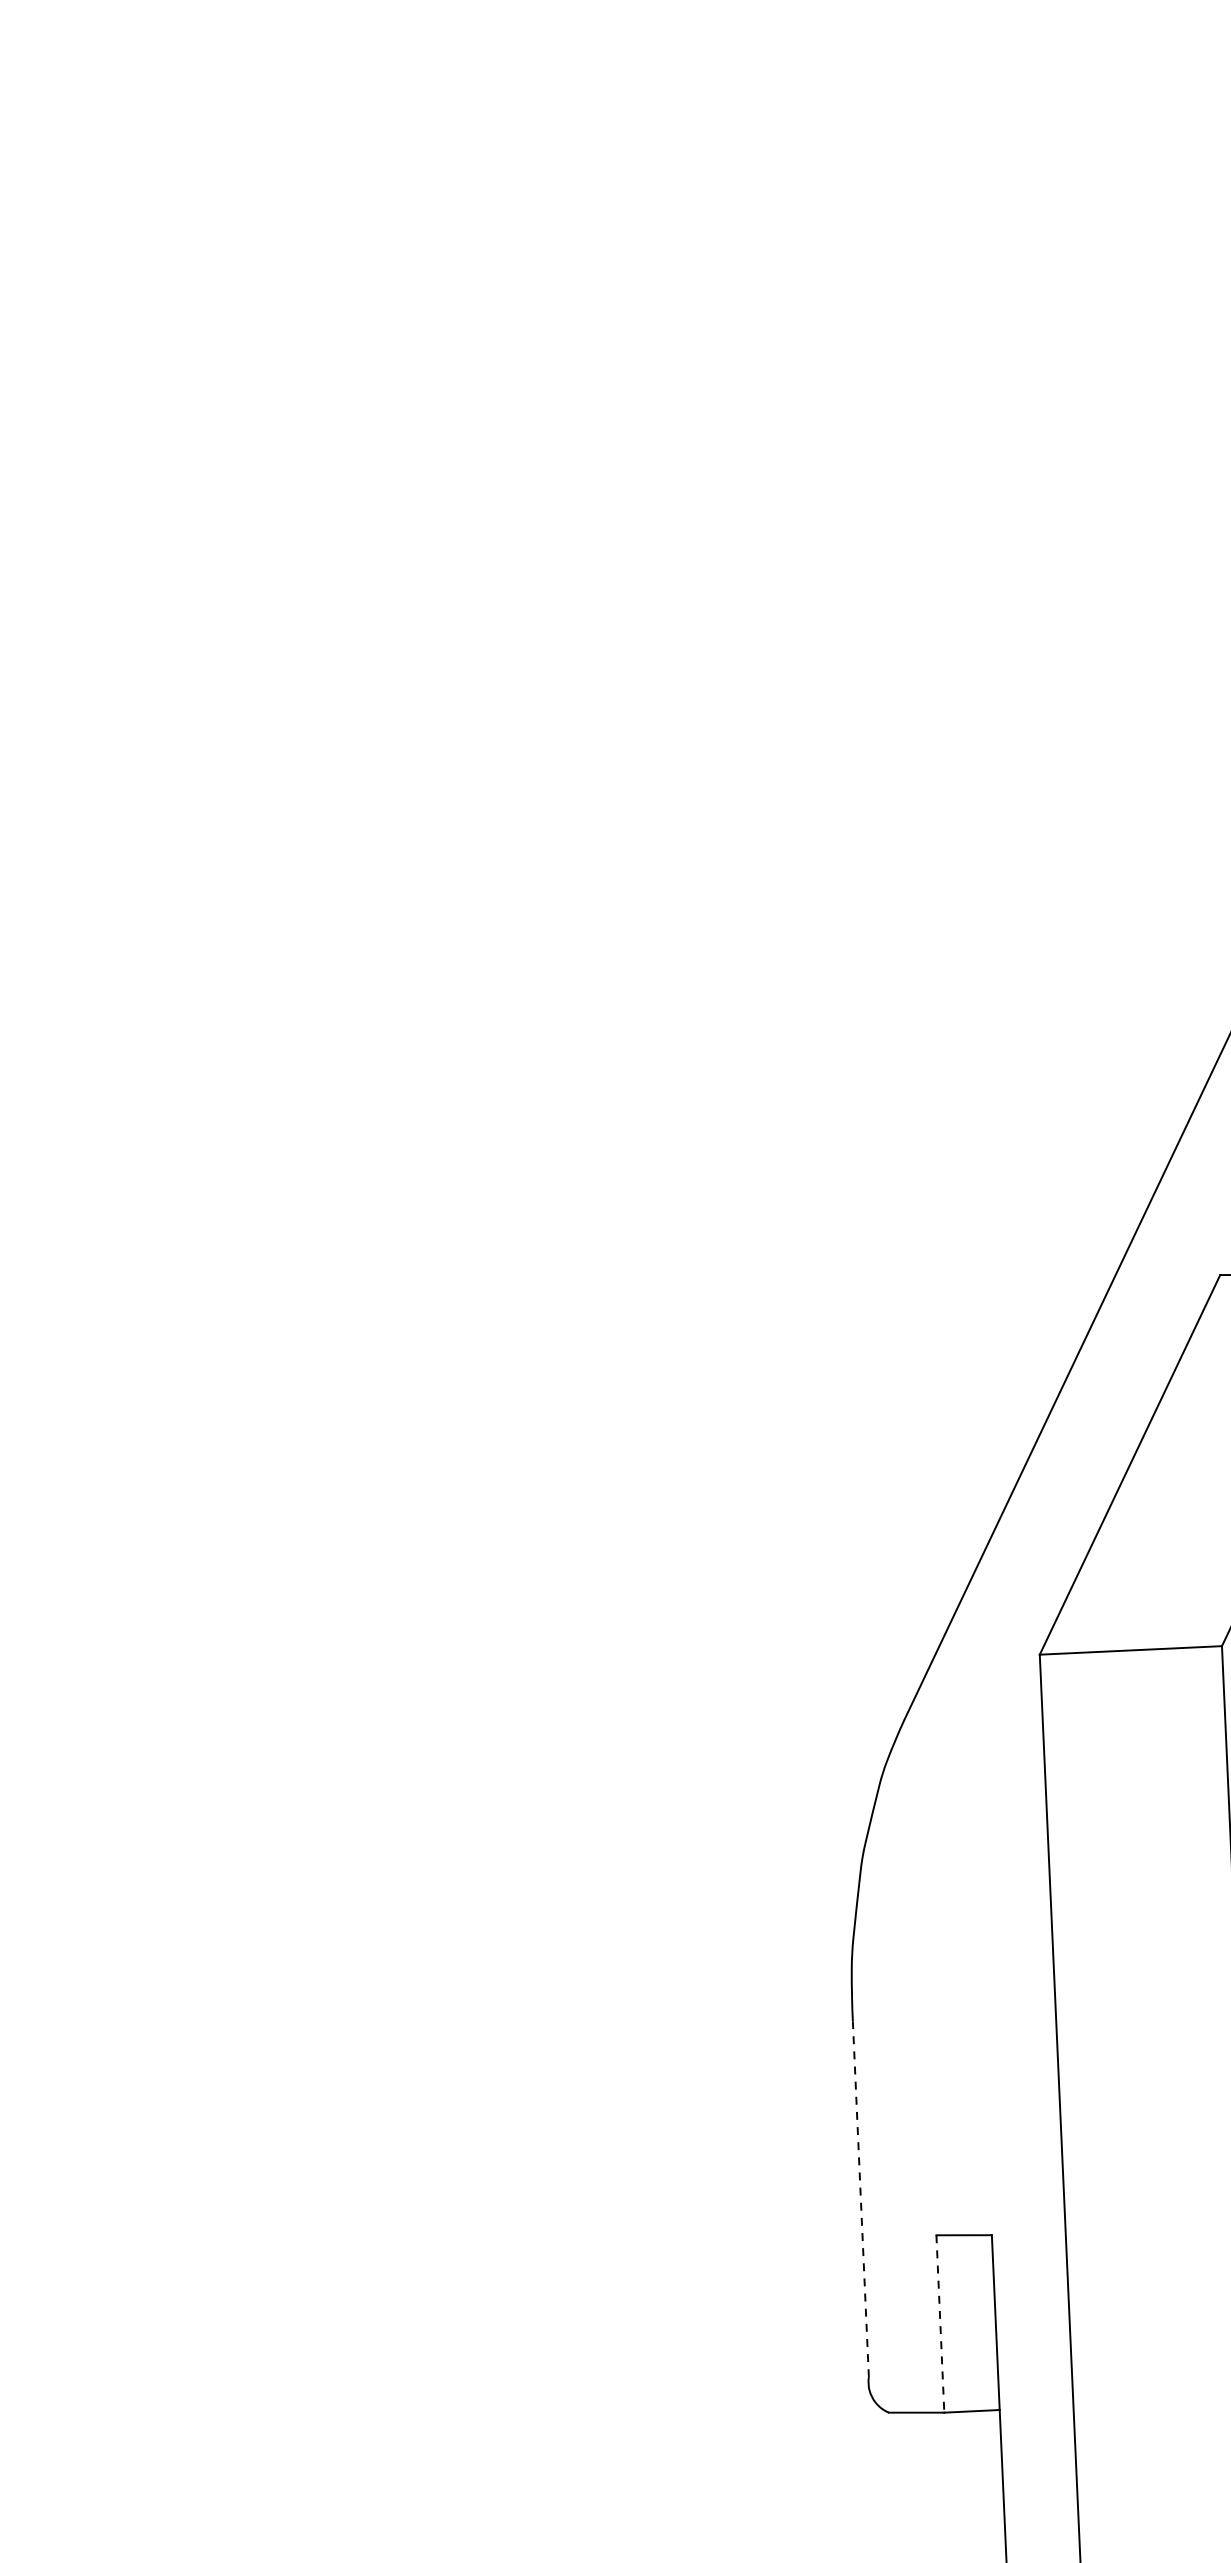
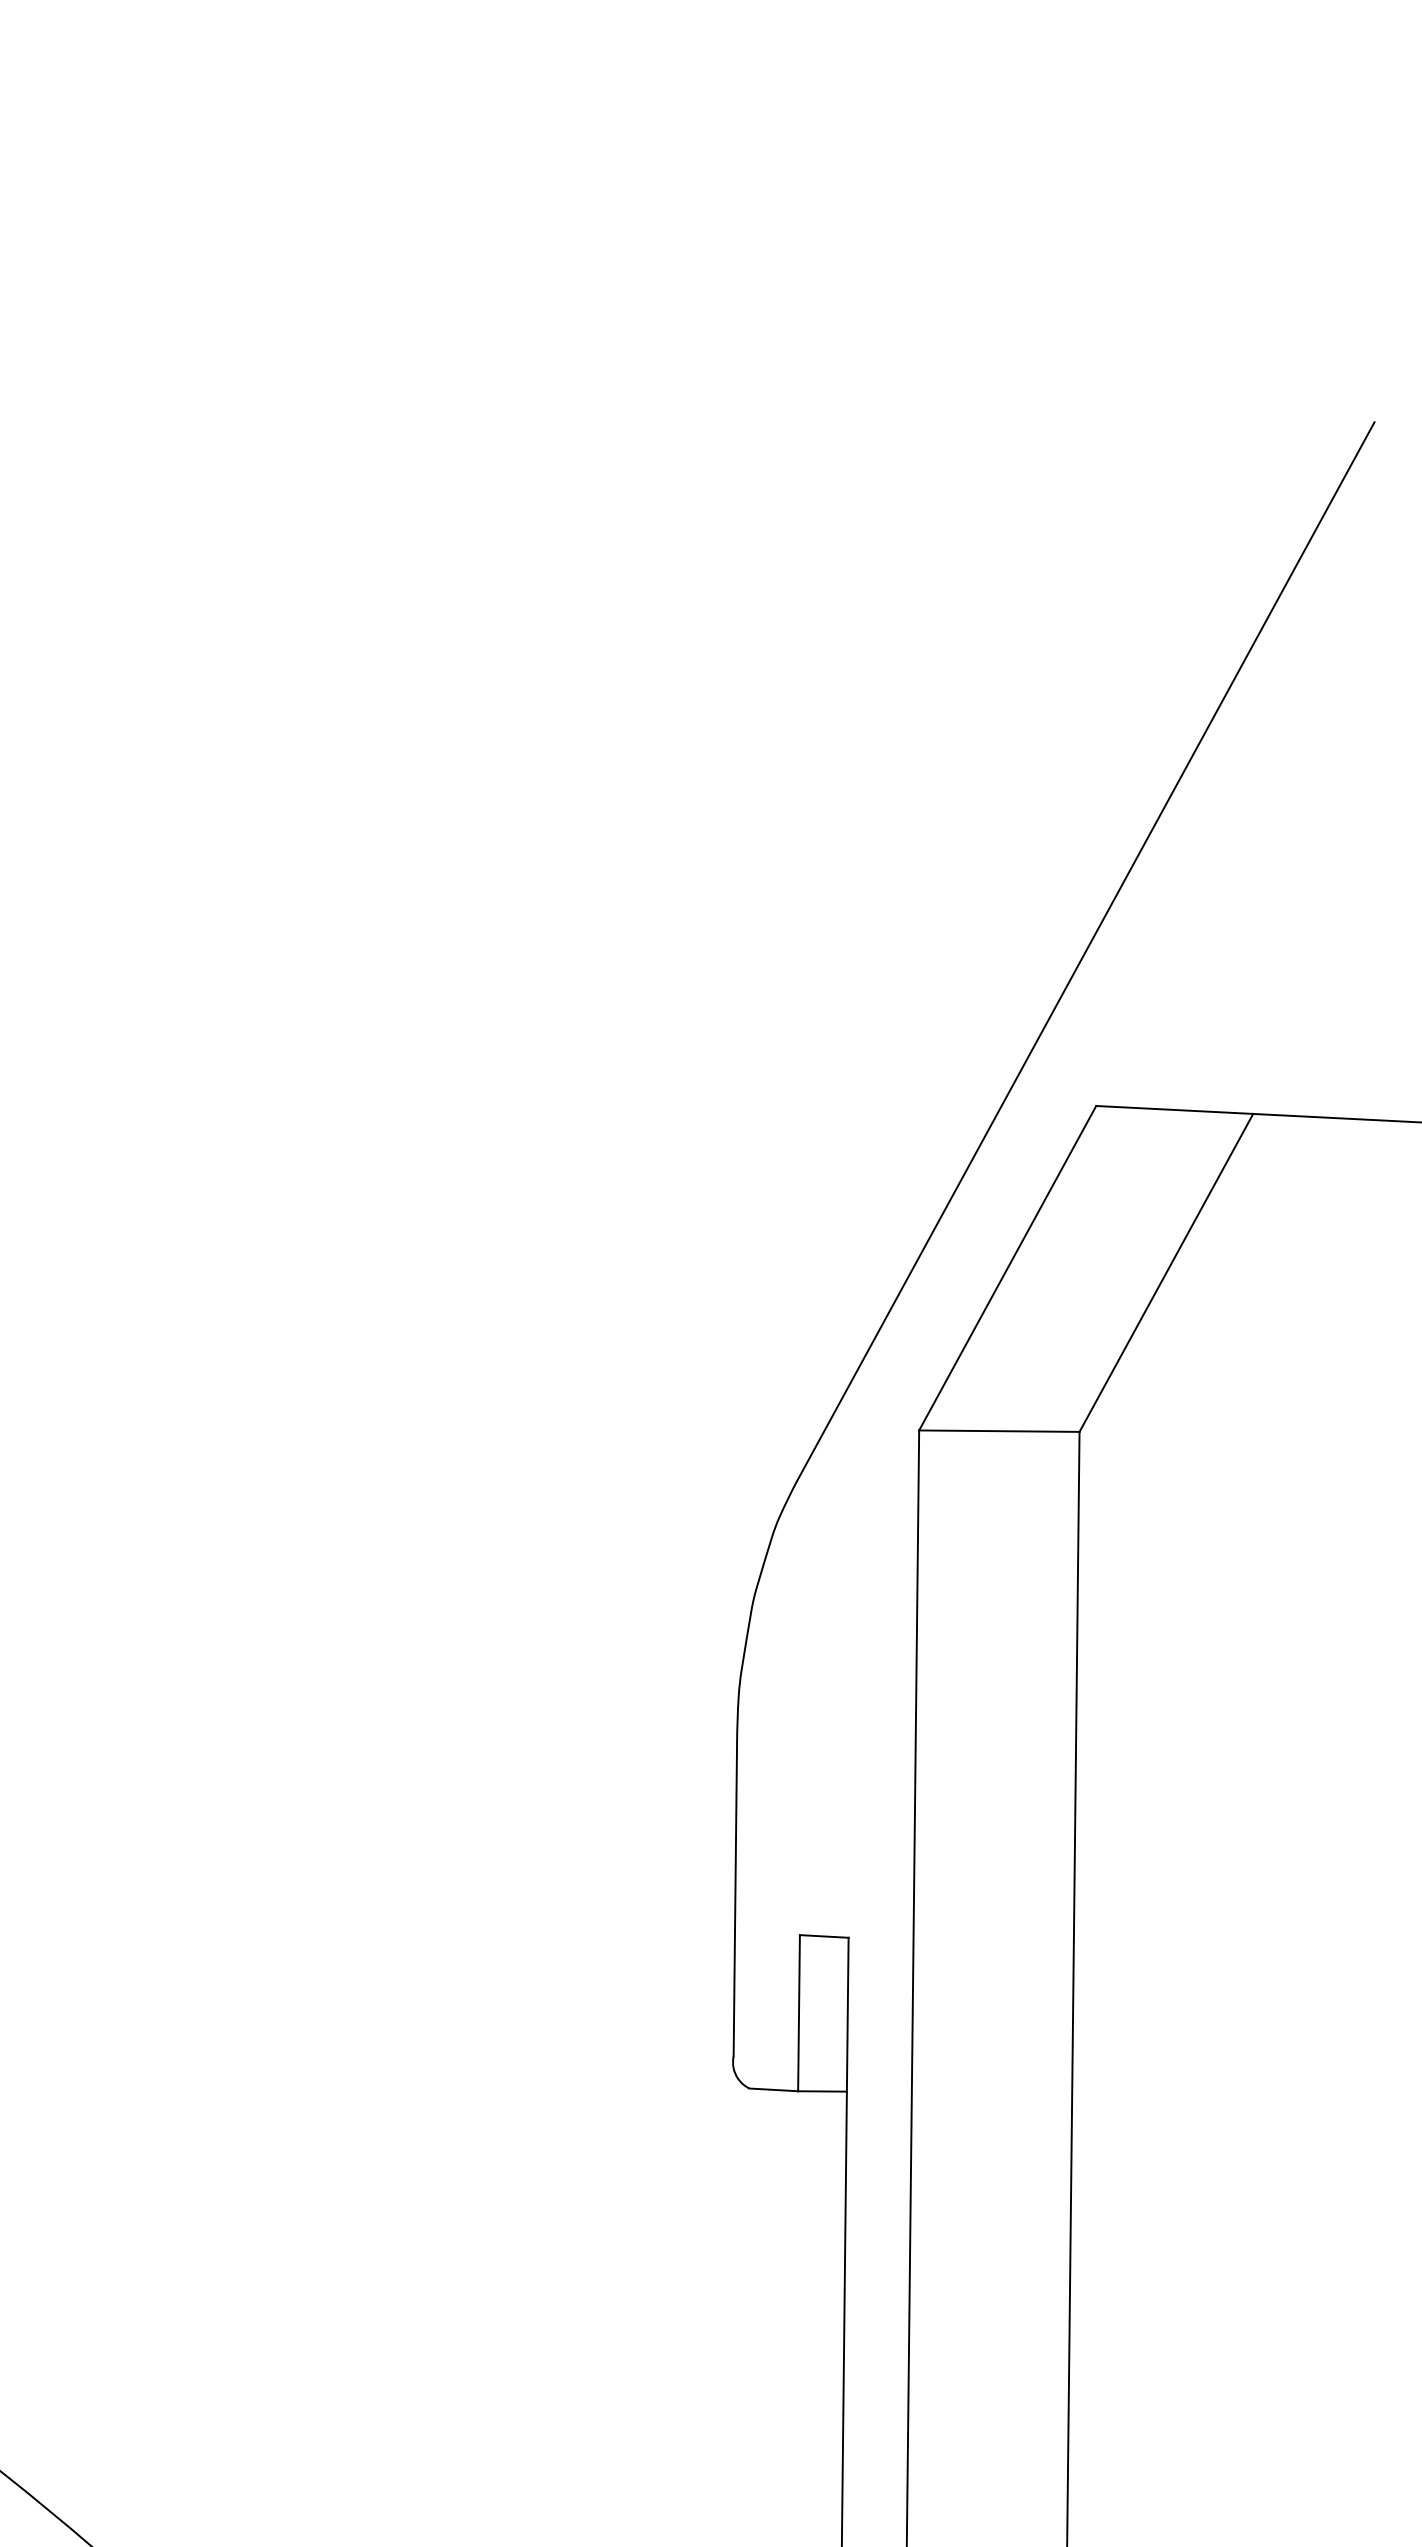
line: (861, 2198) -> (735, 1899), dashed -> solid
line: (940, 2324) -> (799, 2013), dashed -> solid

